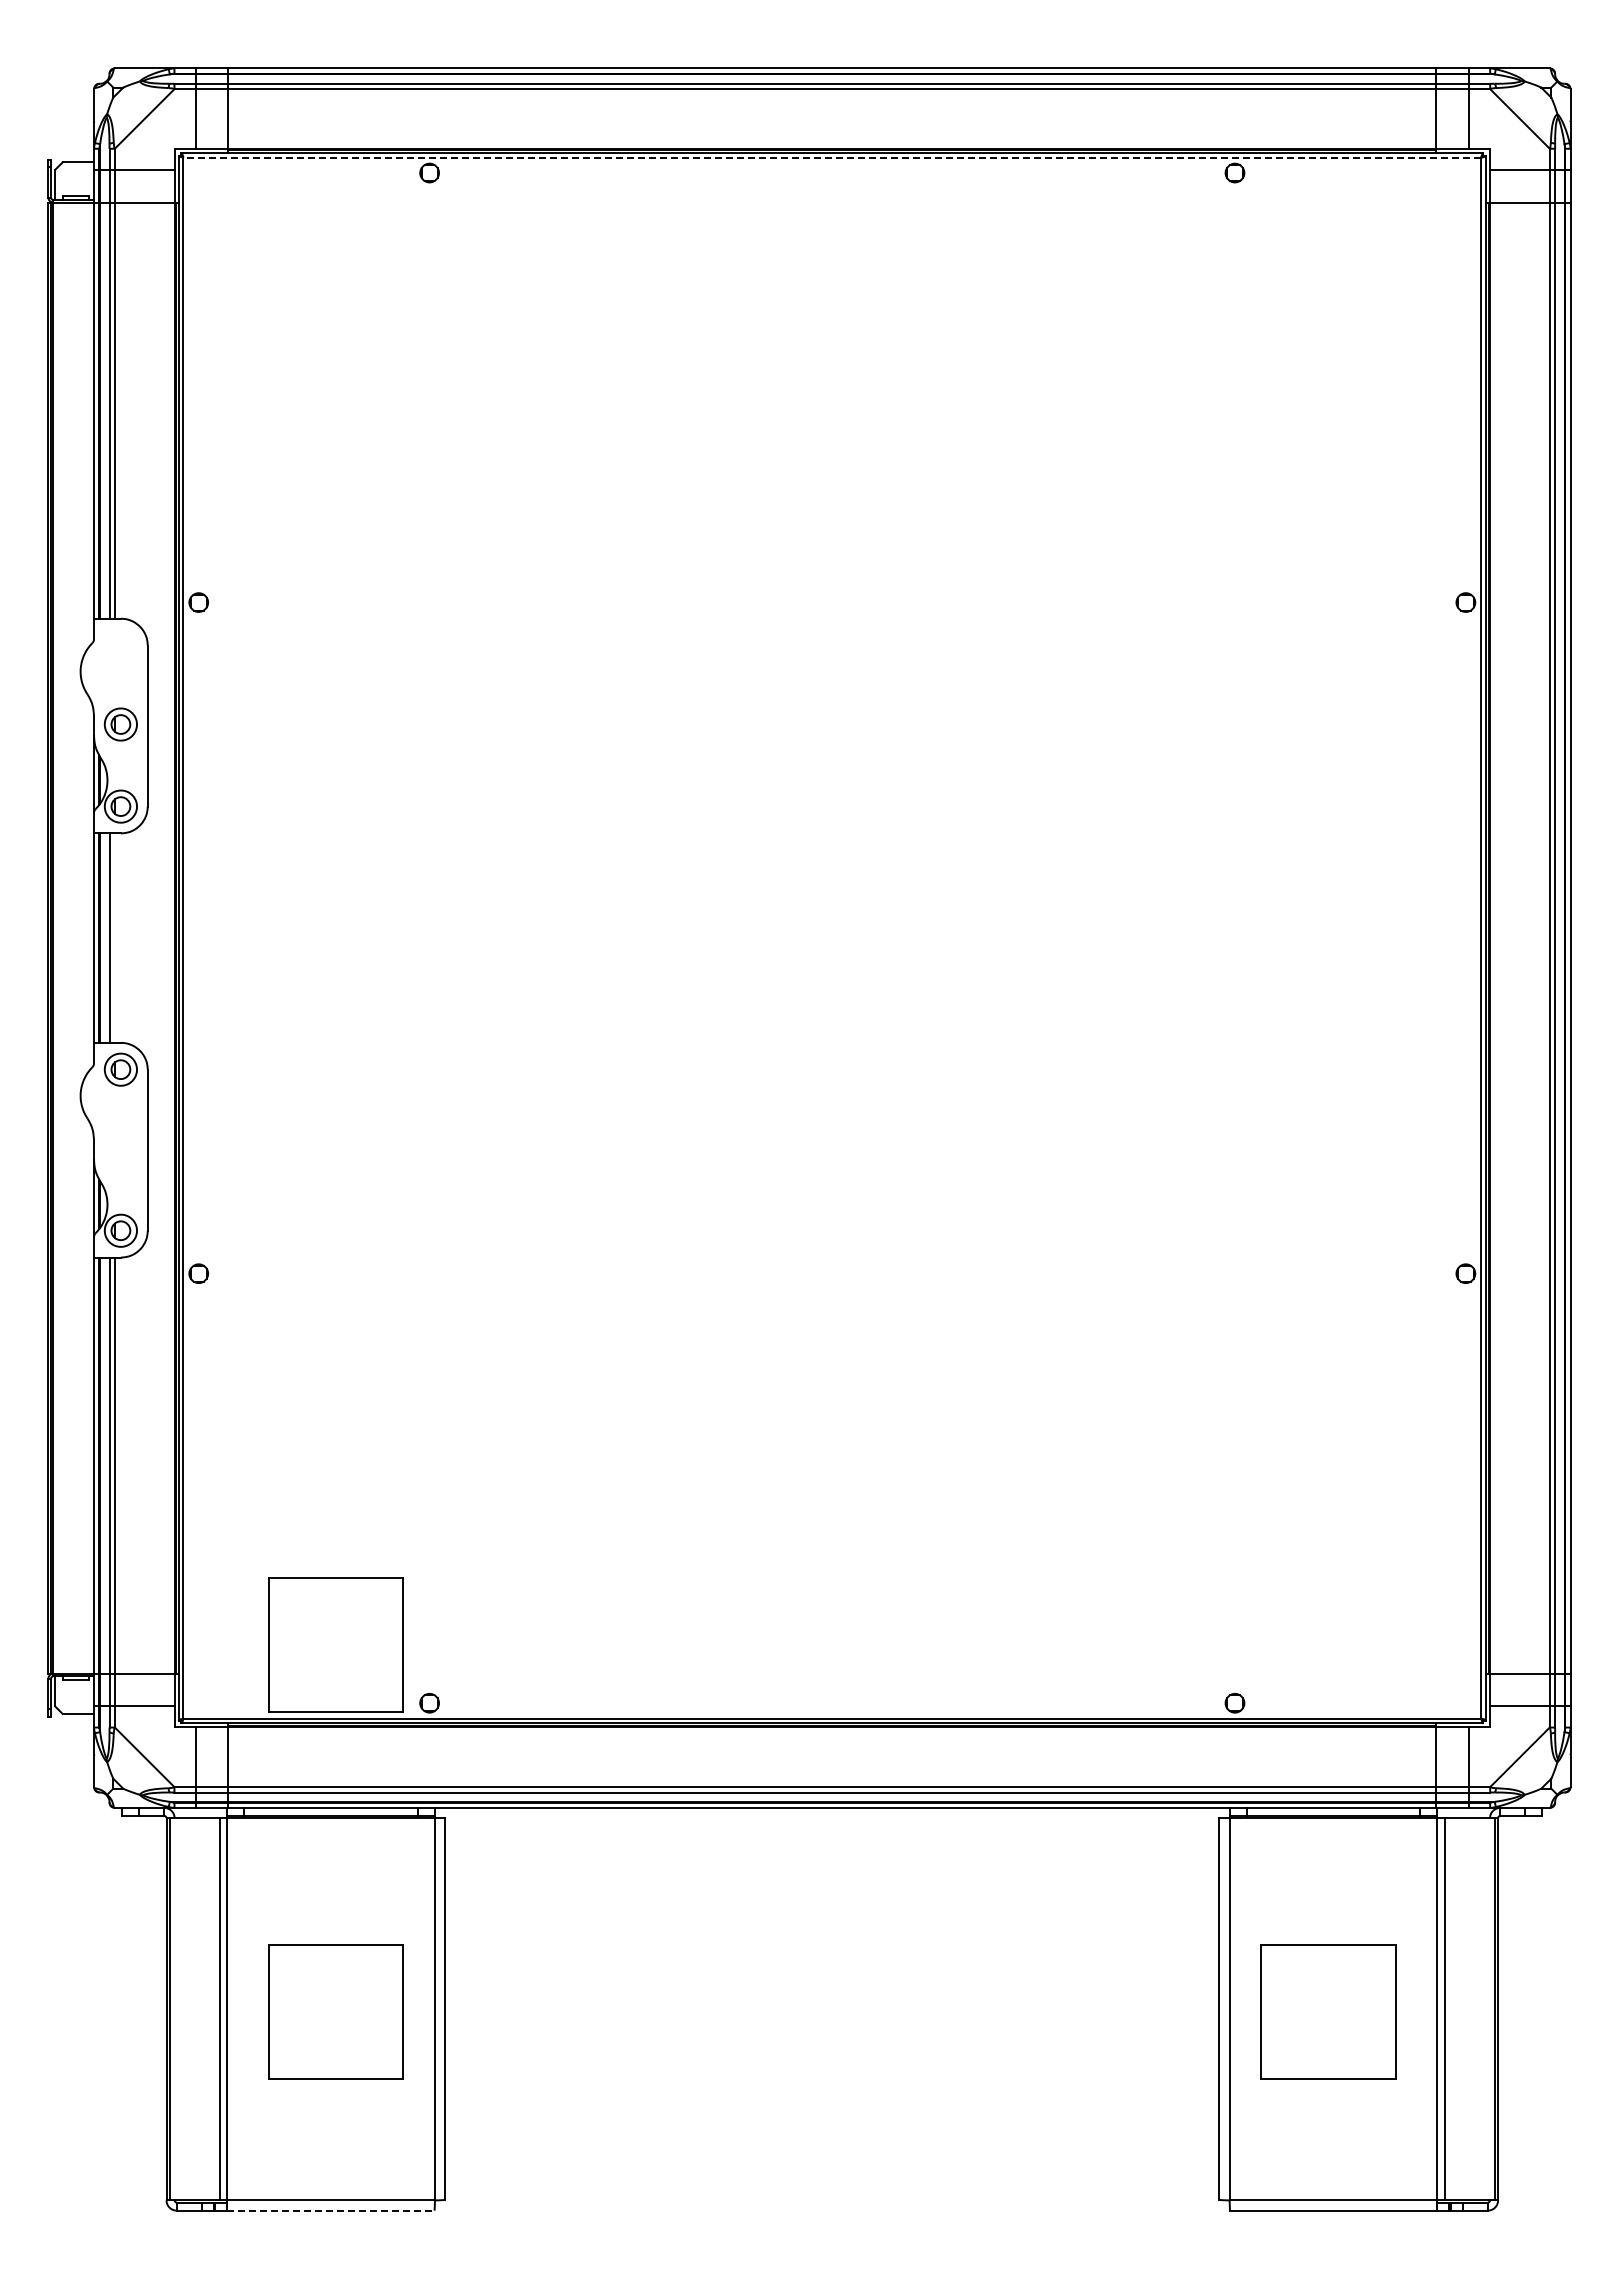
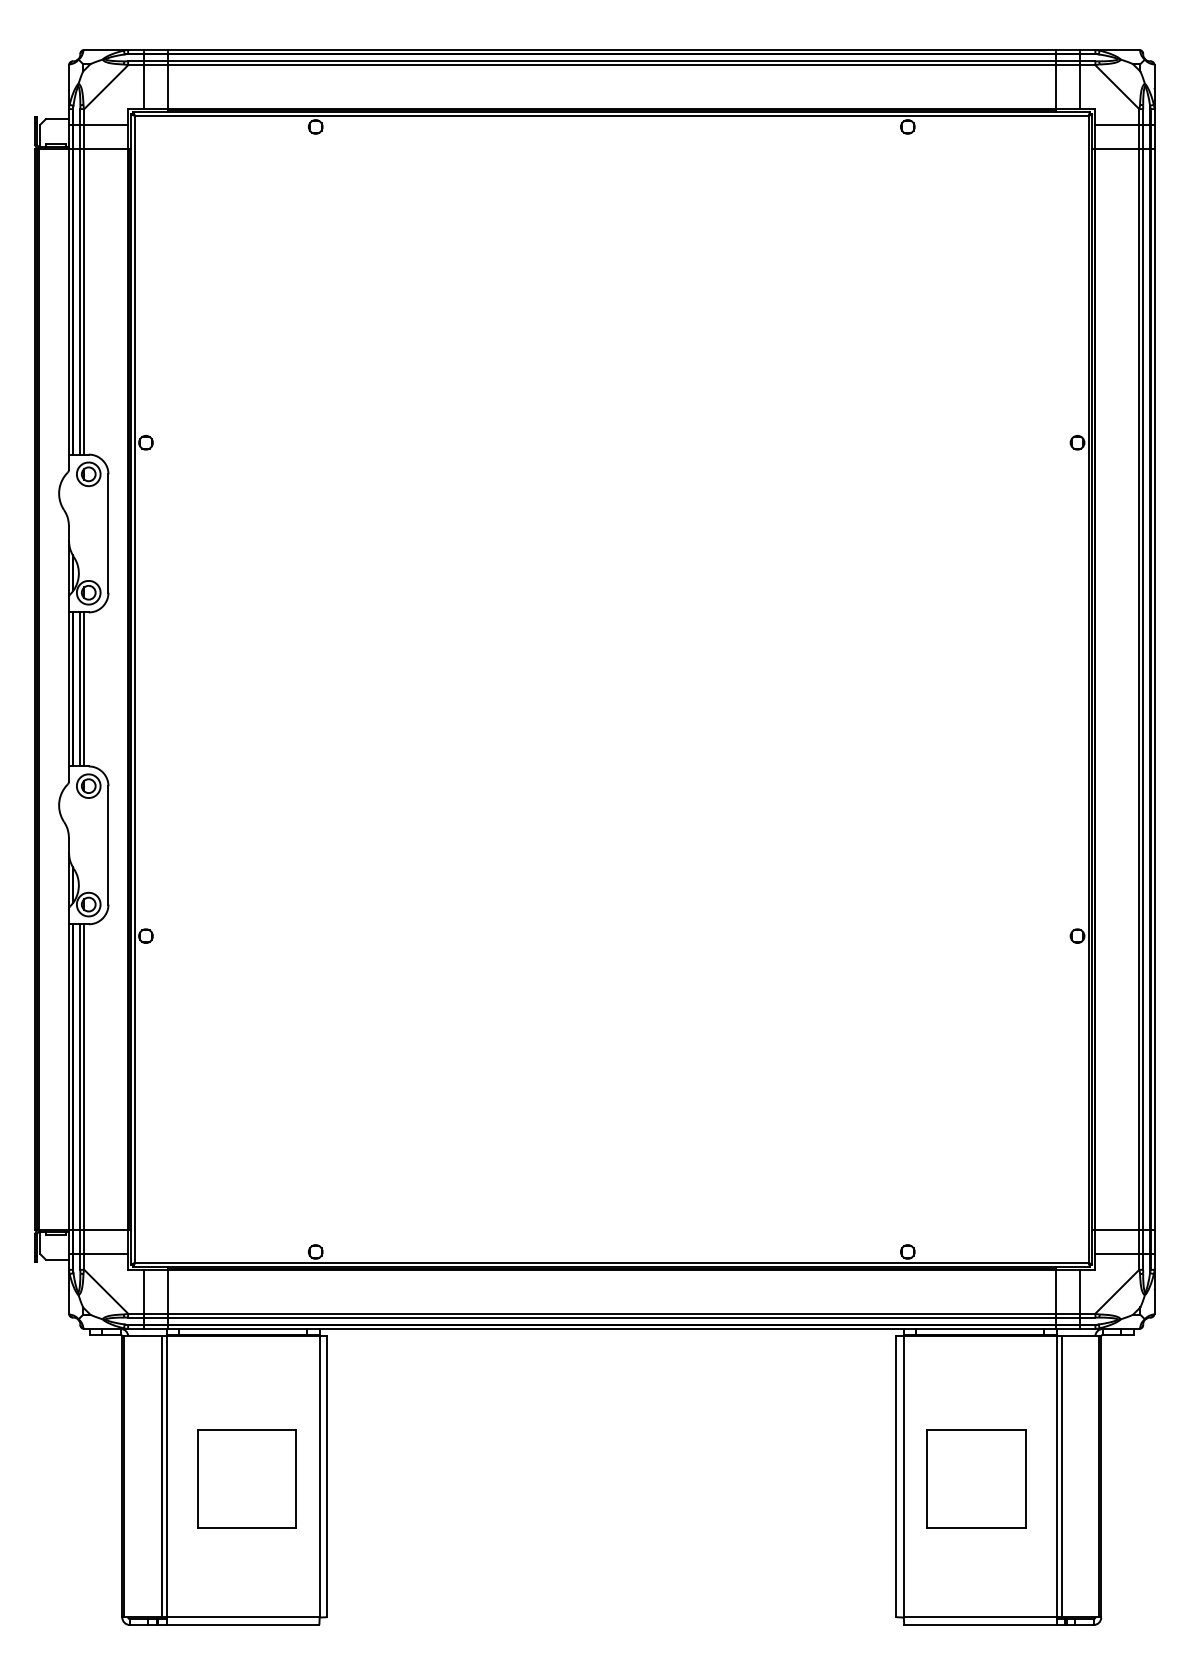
line: (832, 157) -> (611, 115), dashed -> solid
part: (120, 724) -> (88, 474), moved
line: (114, 937) -> (84, 688), added
part: (335, 1644) -> (246, 1208), removed
line: (330, 2210) -> (242, 1624), dashed -> solid

